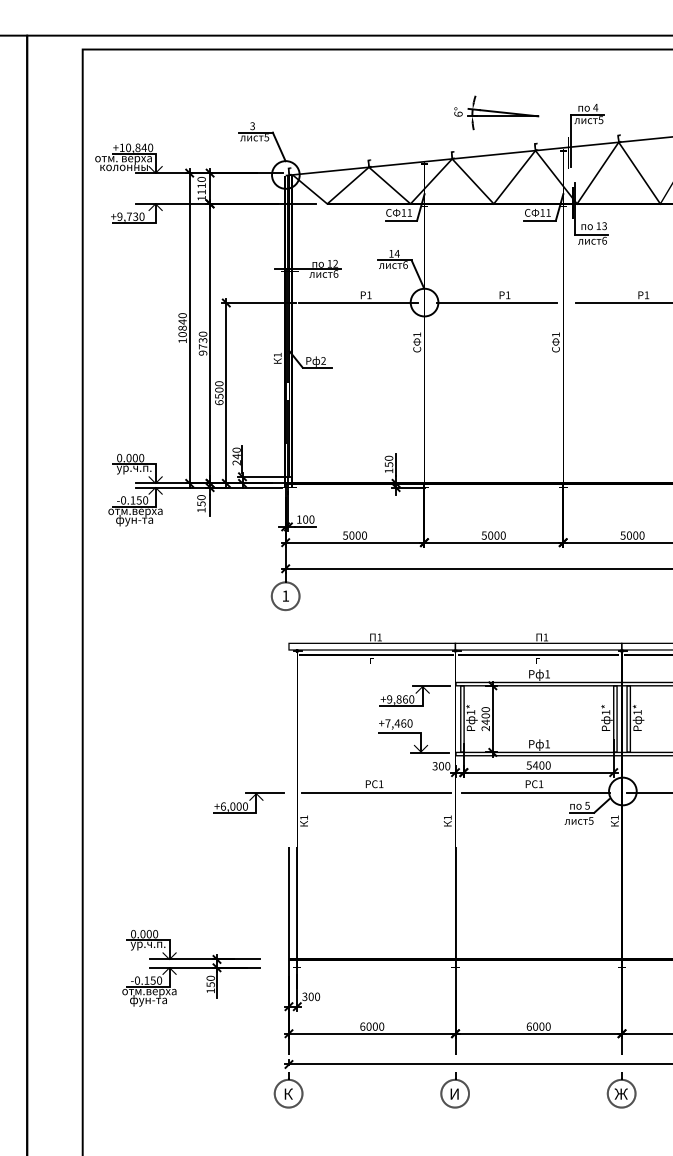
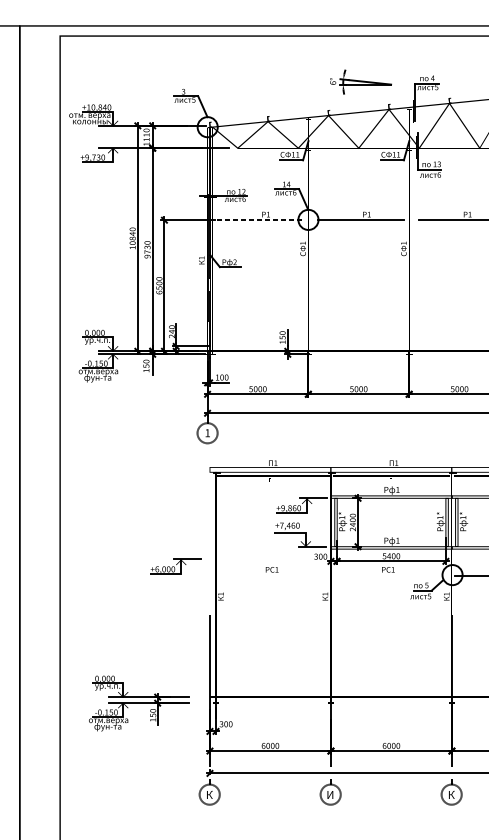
line: (358, 303) -> (260, 220), solid -> dashed
line: (376, 792) -> (273, 575), removed
line: (536, 792) -> (389, 575), removed
part: (248, 802) -> (175, 566), moved
text: (620, 1093) -> (450, 794), Ж -> К

